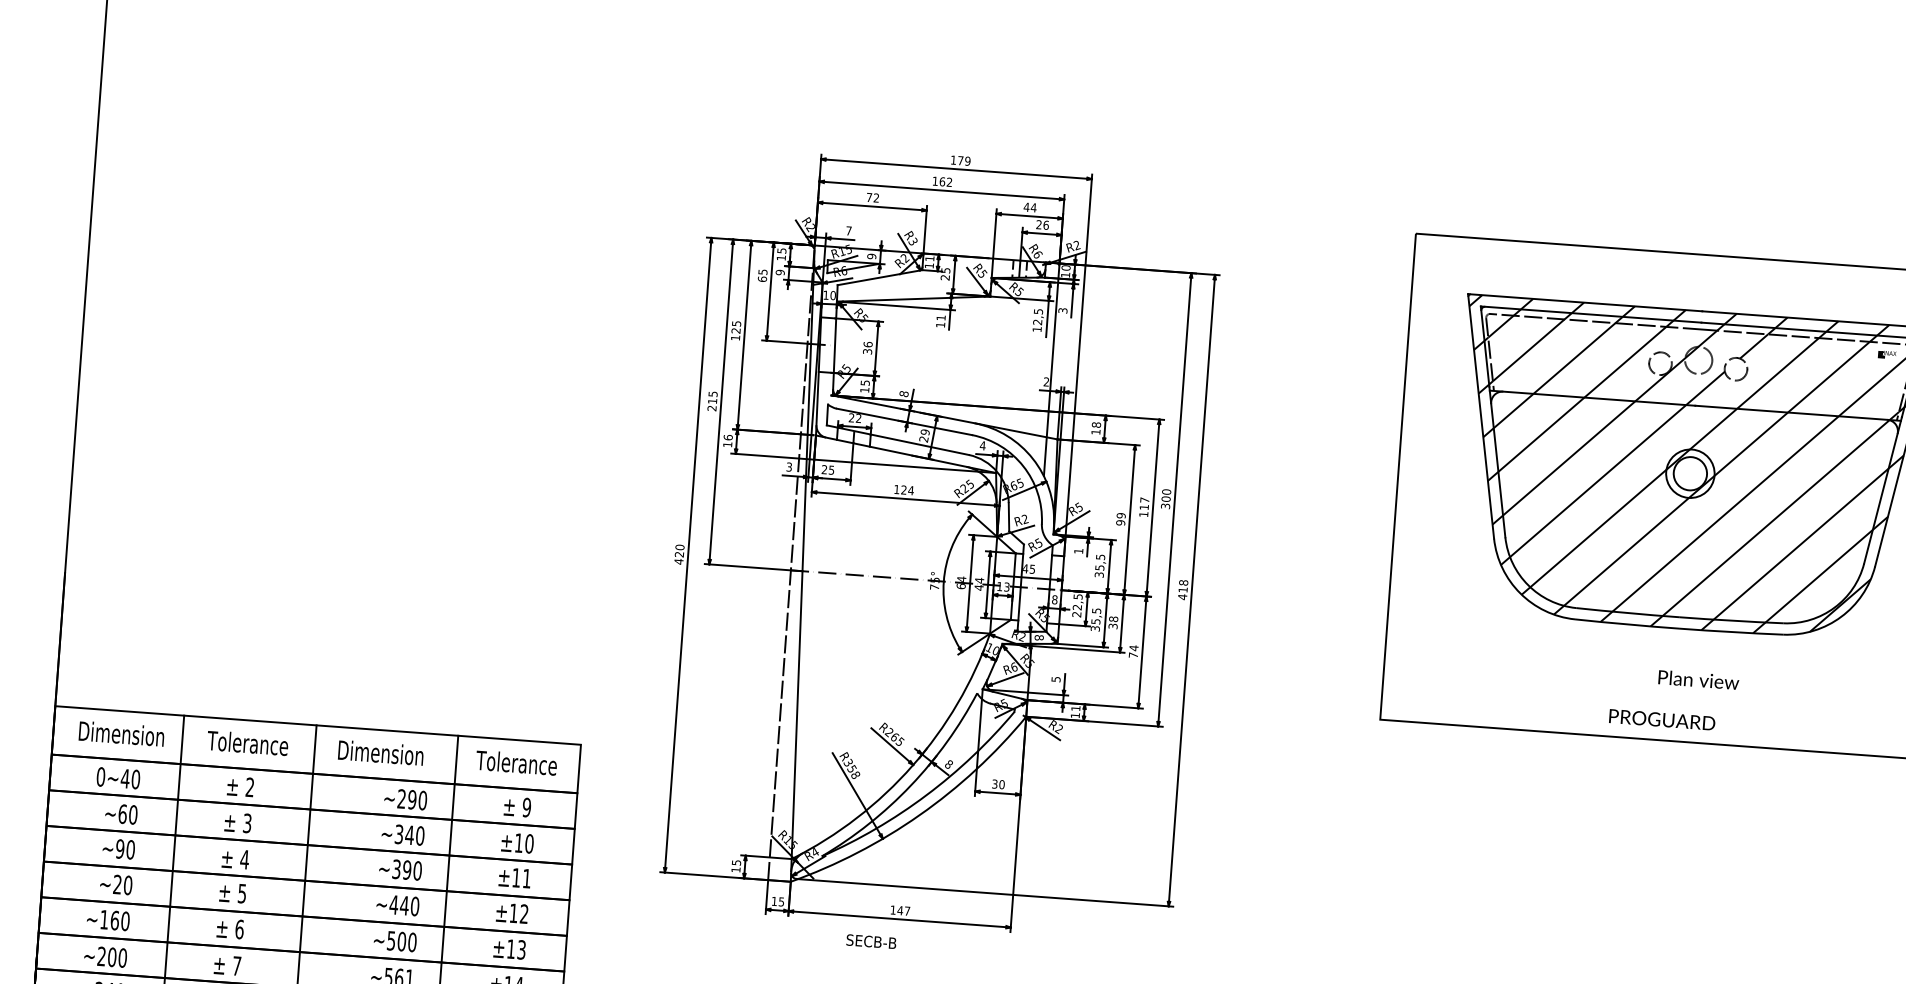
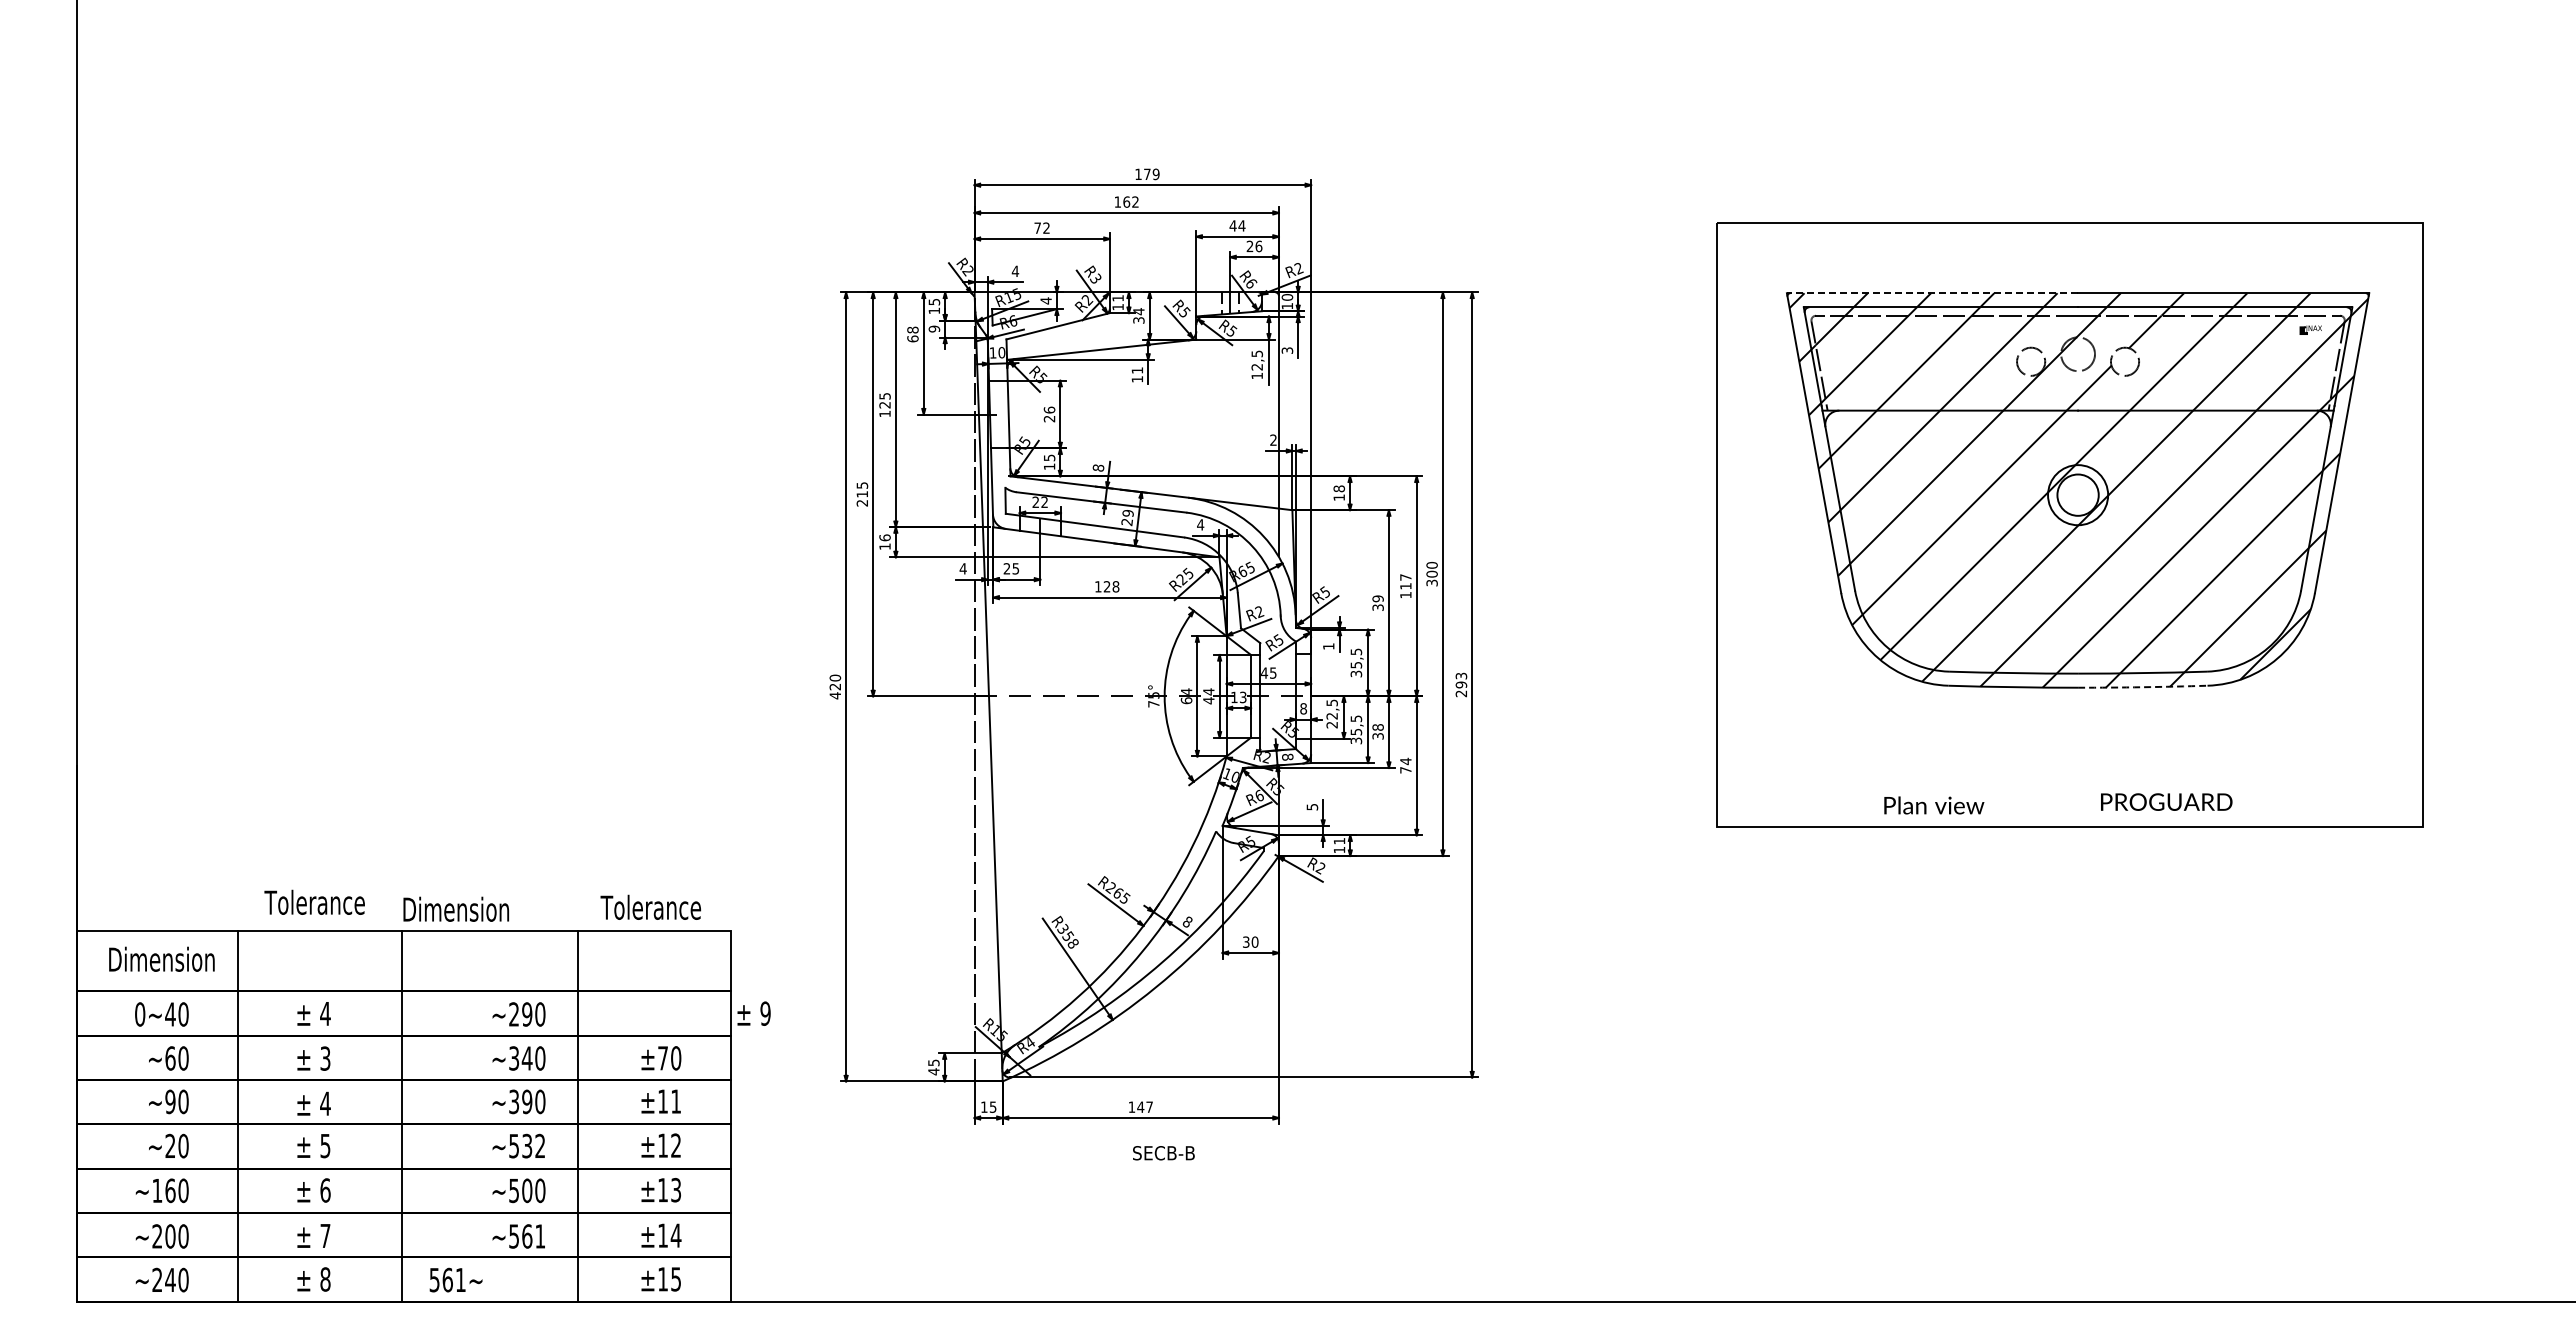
text: (848, 230) -> (1015, 270), 7 -> 4
text: (871, 256) -> (1045, 300), 9 -> 4
text: (762, 271) -> (912, 329), 65 -> 68
text: (945, 273) -> (1138, 315), 25 -> 34
line: (1585, 302) -> (1932, 293), solid -> dashed
text: (867, 351) -> (1049, 418), 36 -> 26
text: (788, 466) -> (962, 568), 3 -> 4
text: (910, 490) -> (1115, 586), 124 -> 128
text: (1120, 522) -> (1377, 607), 99 -> 39
text: (1183, 589) -> (1461, 684), 418 -> 293
arc: (1730, 632) -> (2142, 687), solid -> dashed
text: (1699, 680) -> (1934, 805), moved
text: (1662, 719) -> (2166, 801), moved
text: (247, 742) -> (314, 901), moved
text: (380, 752) -> (455, 908), moved
text: (516, 762) -> (650, 906), moved
text: (250, 787) -> (325, 1013), 2 -> 4
text: (517, 806) -> (753, 1013), moved
text: (518, 843) -> (662, 1058), ±10 -> ±70
text: (735, 869) -> (933, 1071), 15 -> 45
text: (403, 905) -> (526, 1145), ~440 -> ~532
text: (871, 941) -> (1163, 1153), moved

